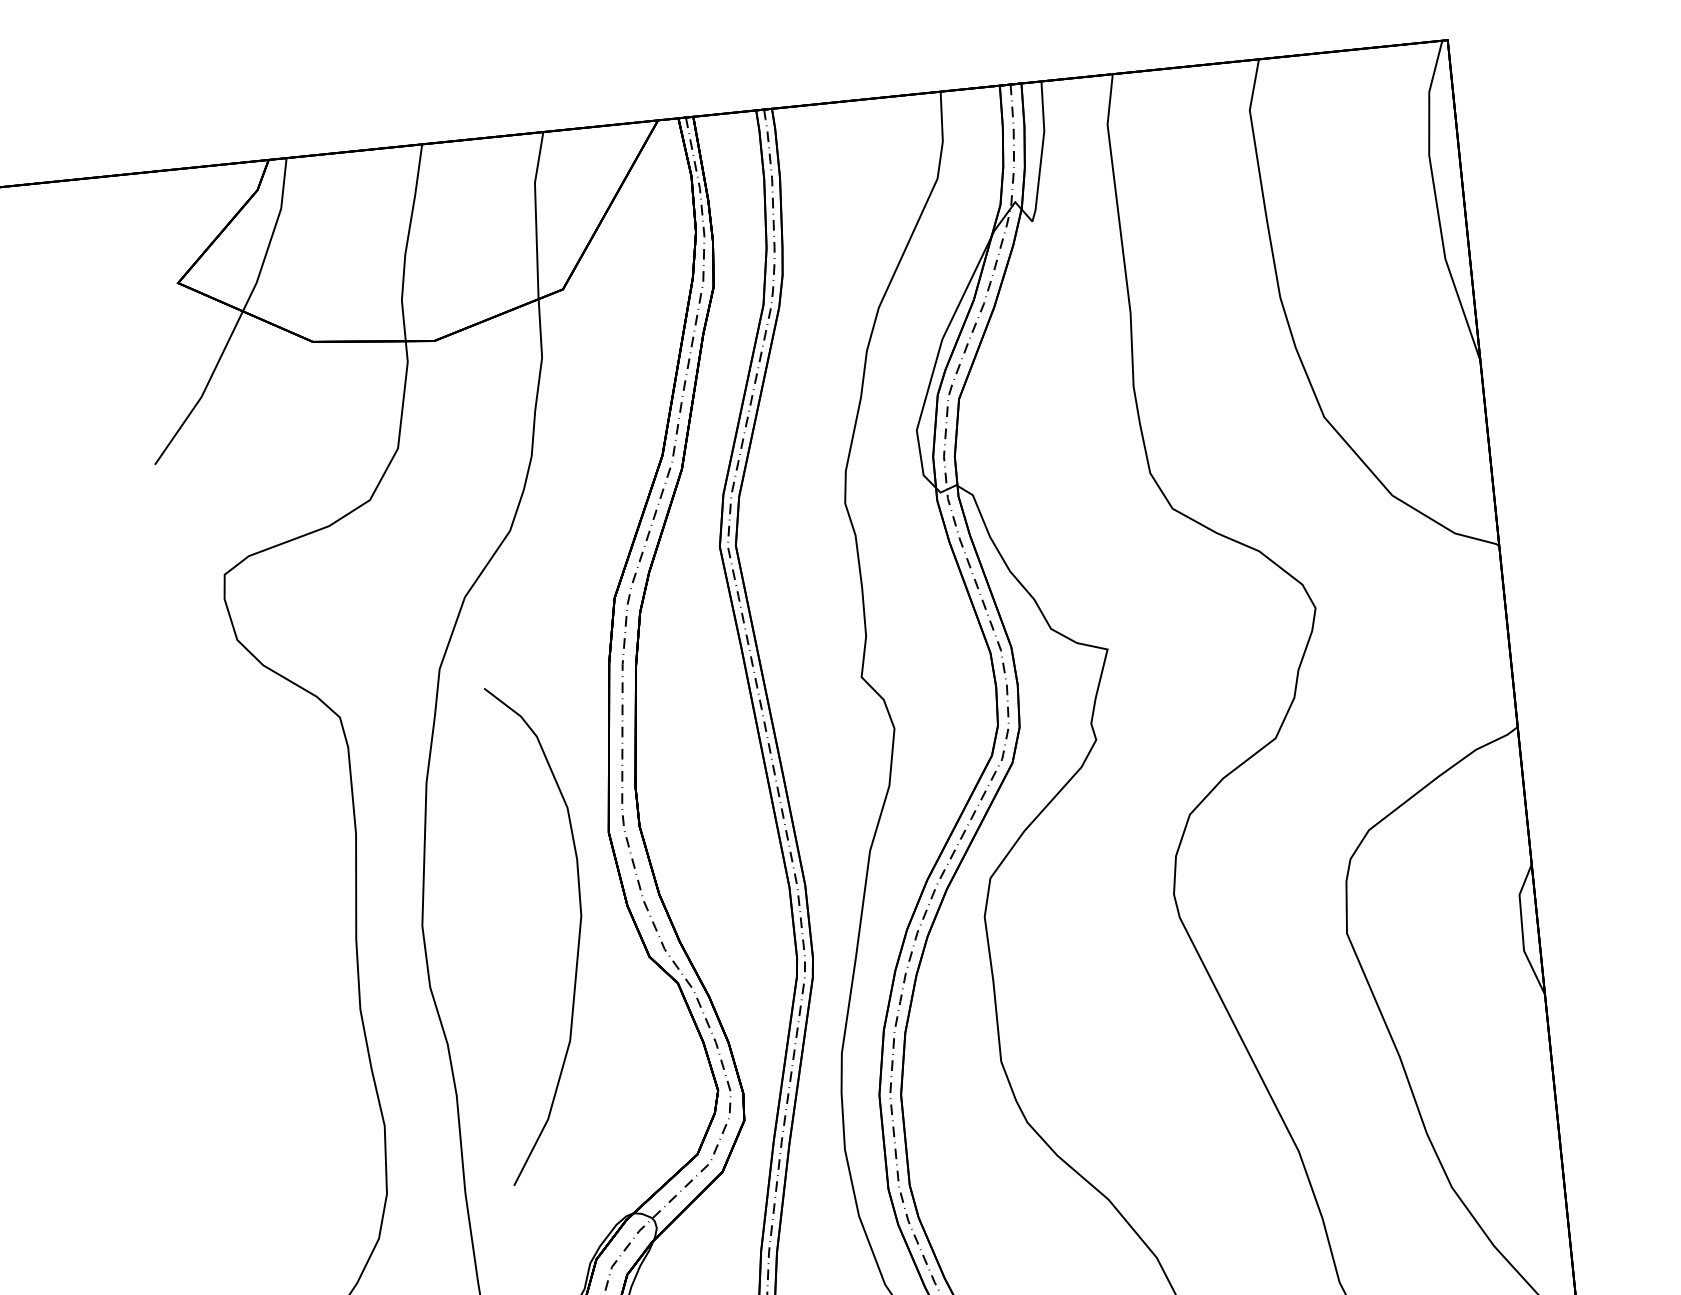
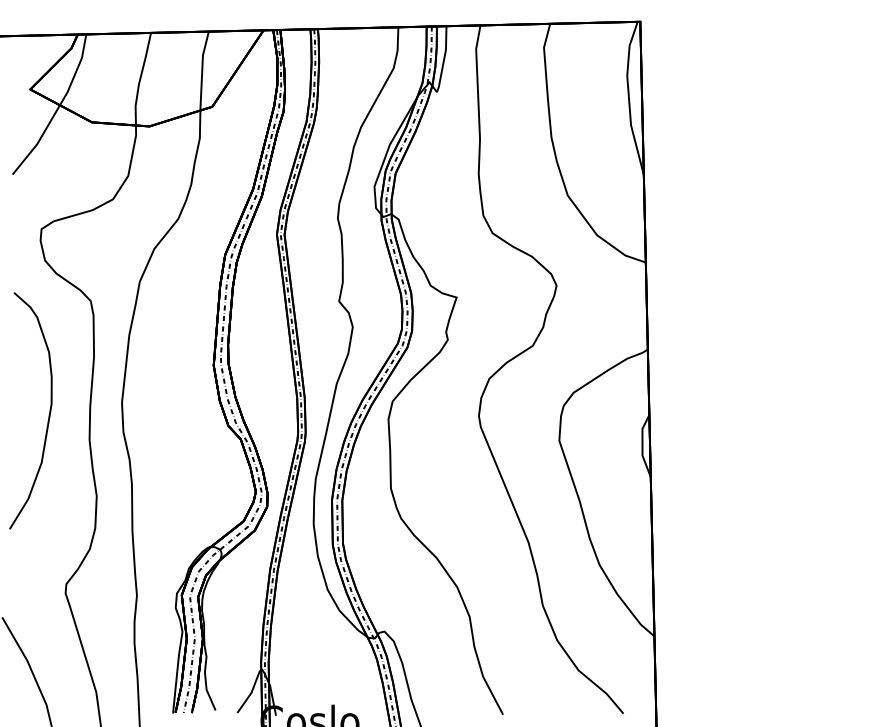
curve: (576, 940) -> (48, 415), moved

